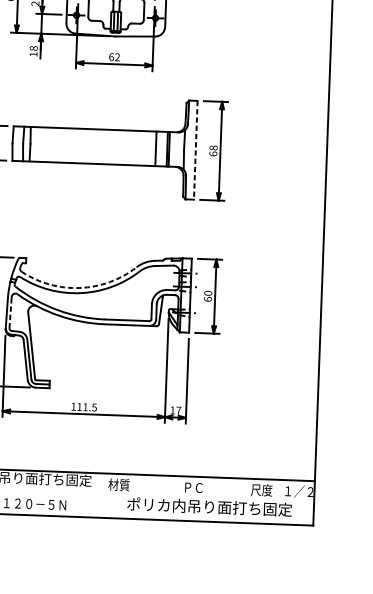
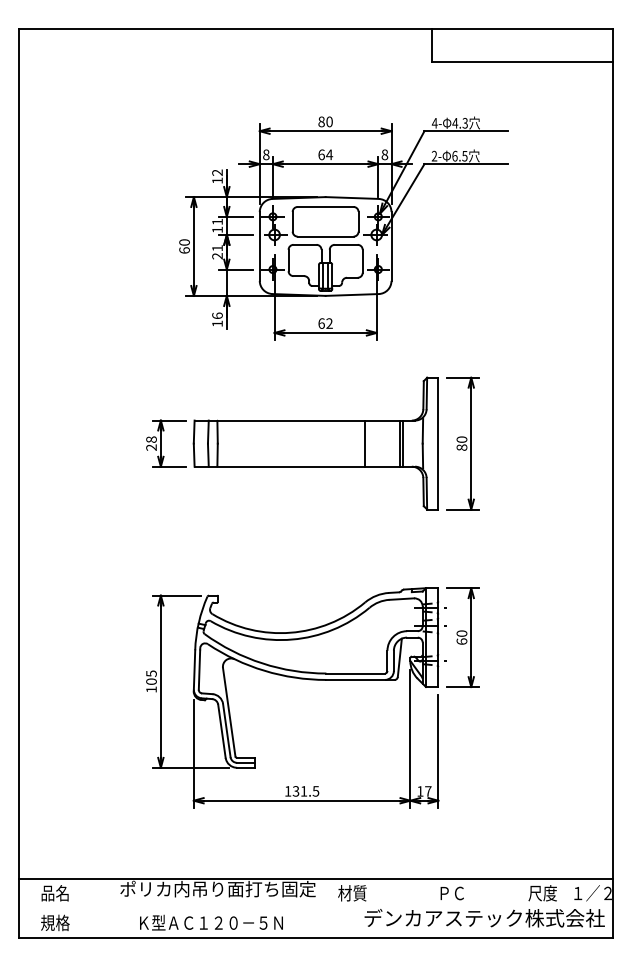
text: (33, 48) -> (217, 315), 18 -> 16
line: (156, 148) -> (365, 443), moved
line: (195, 150) -> (438, 443), dashed -> solid
text: (213, 150) -> (461, 443), 68 -> 80
arc: (79, 287) -> (290, 632), dashed -> solid
line: (10, 313) -> (199, 670), dashed -> solid
text: (79, 407) -> (295, 791), 111.5 -> 131.5
text: (217, 506) -> (484, 917), ポリカ内吊り面打ち固定 -> デンカアステック株式会社

